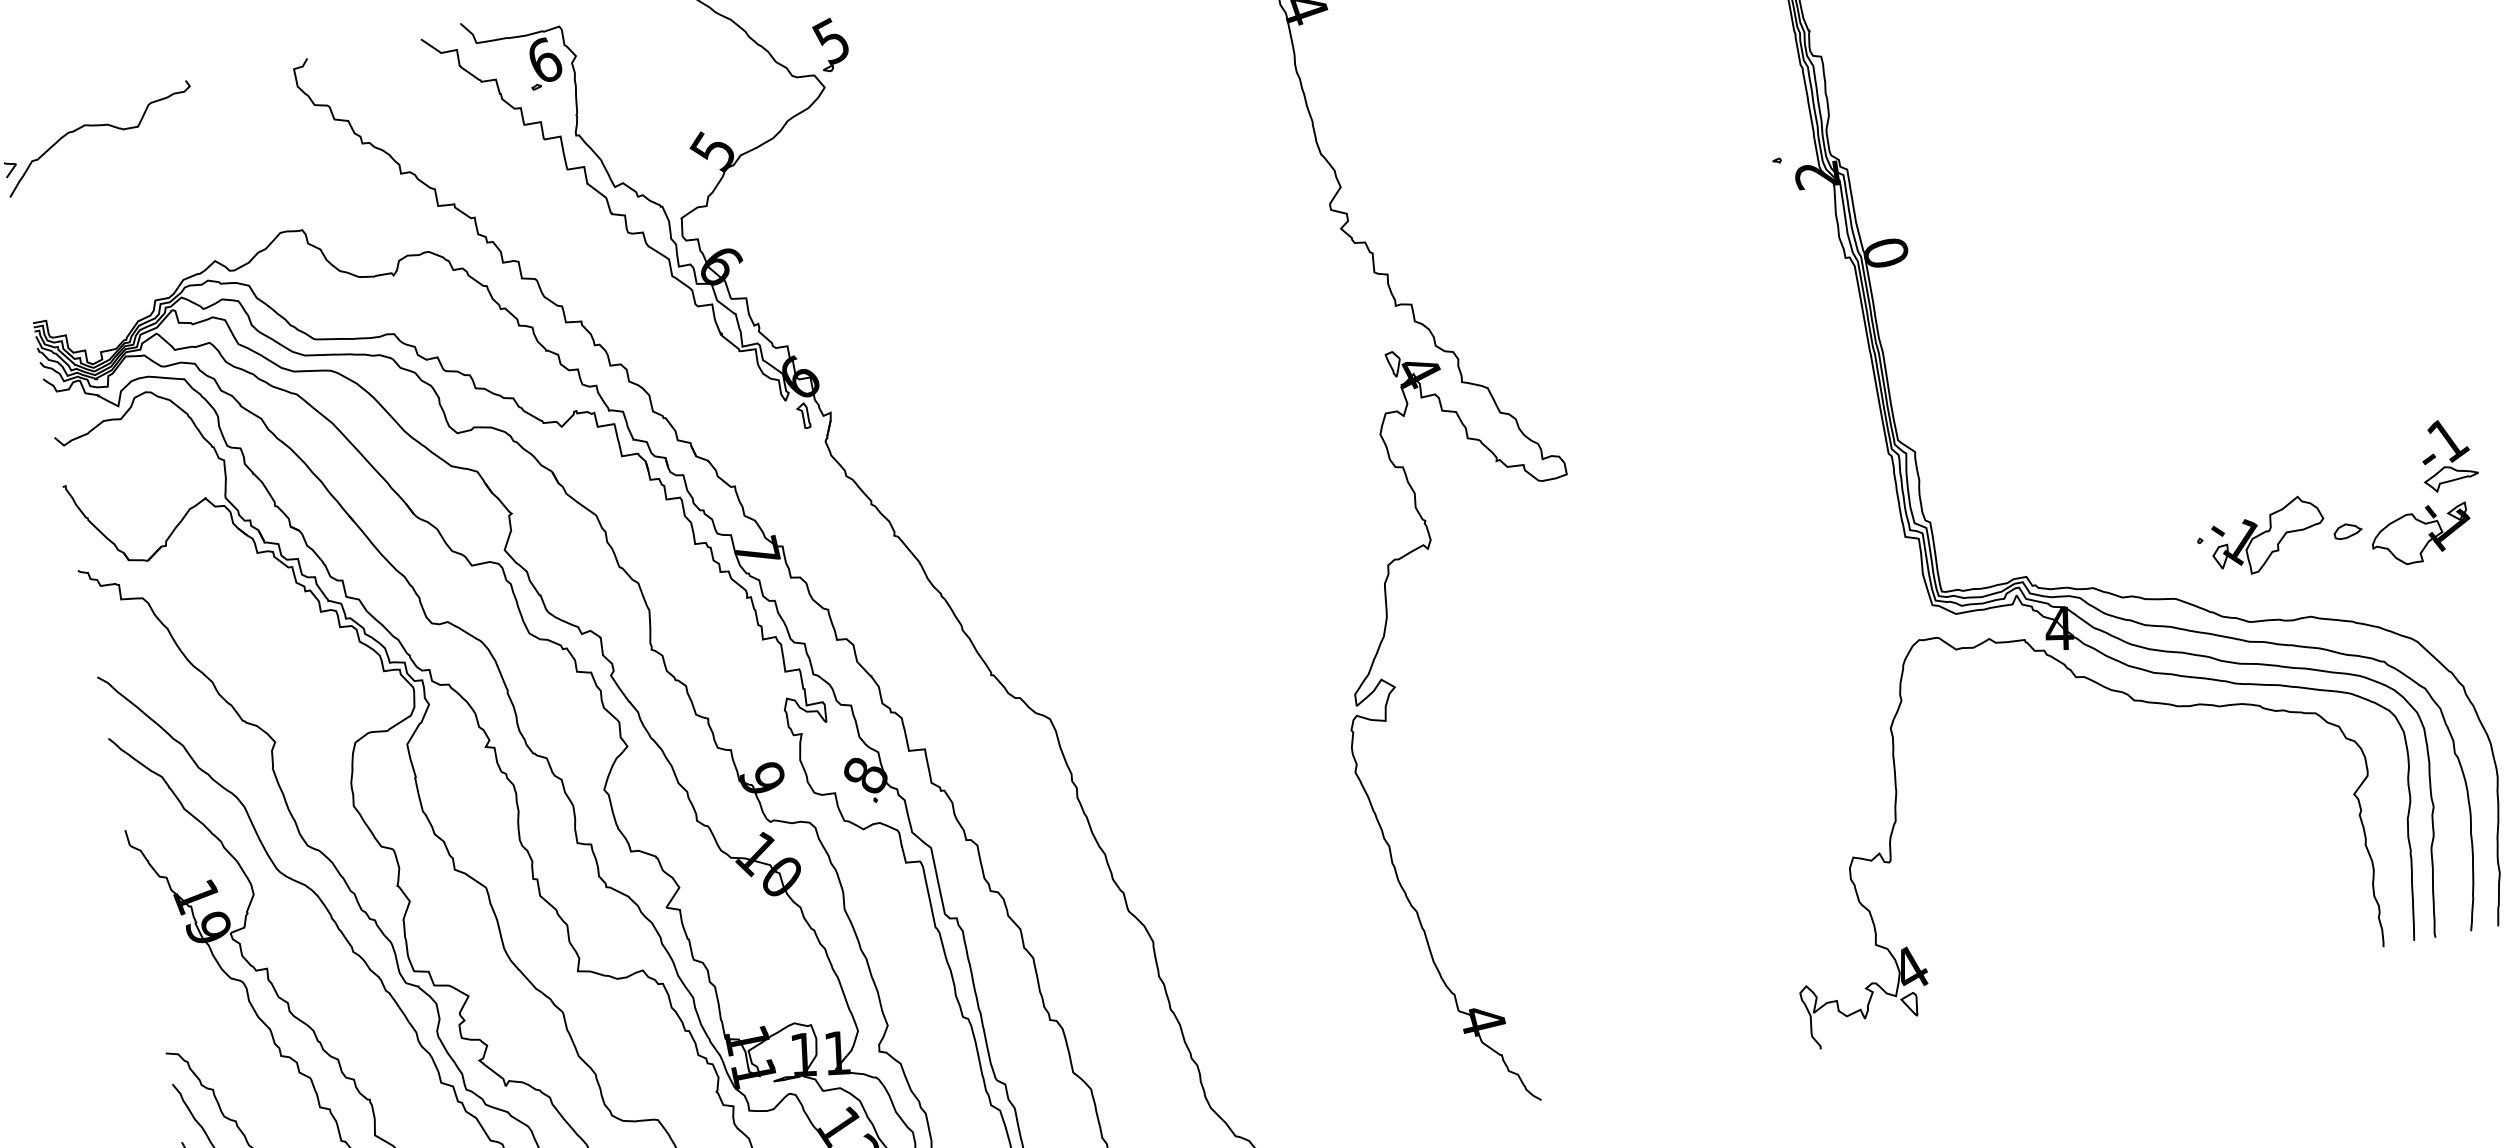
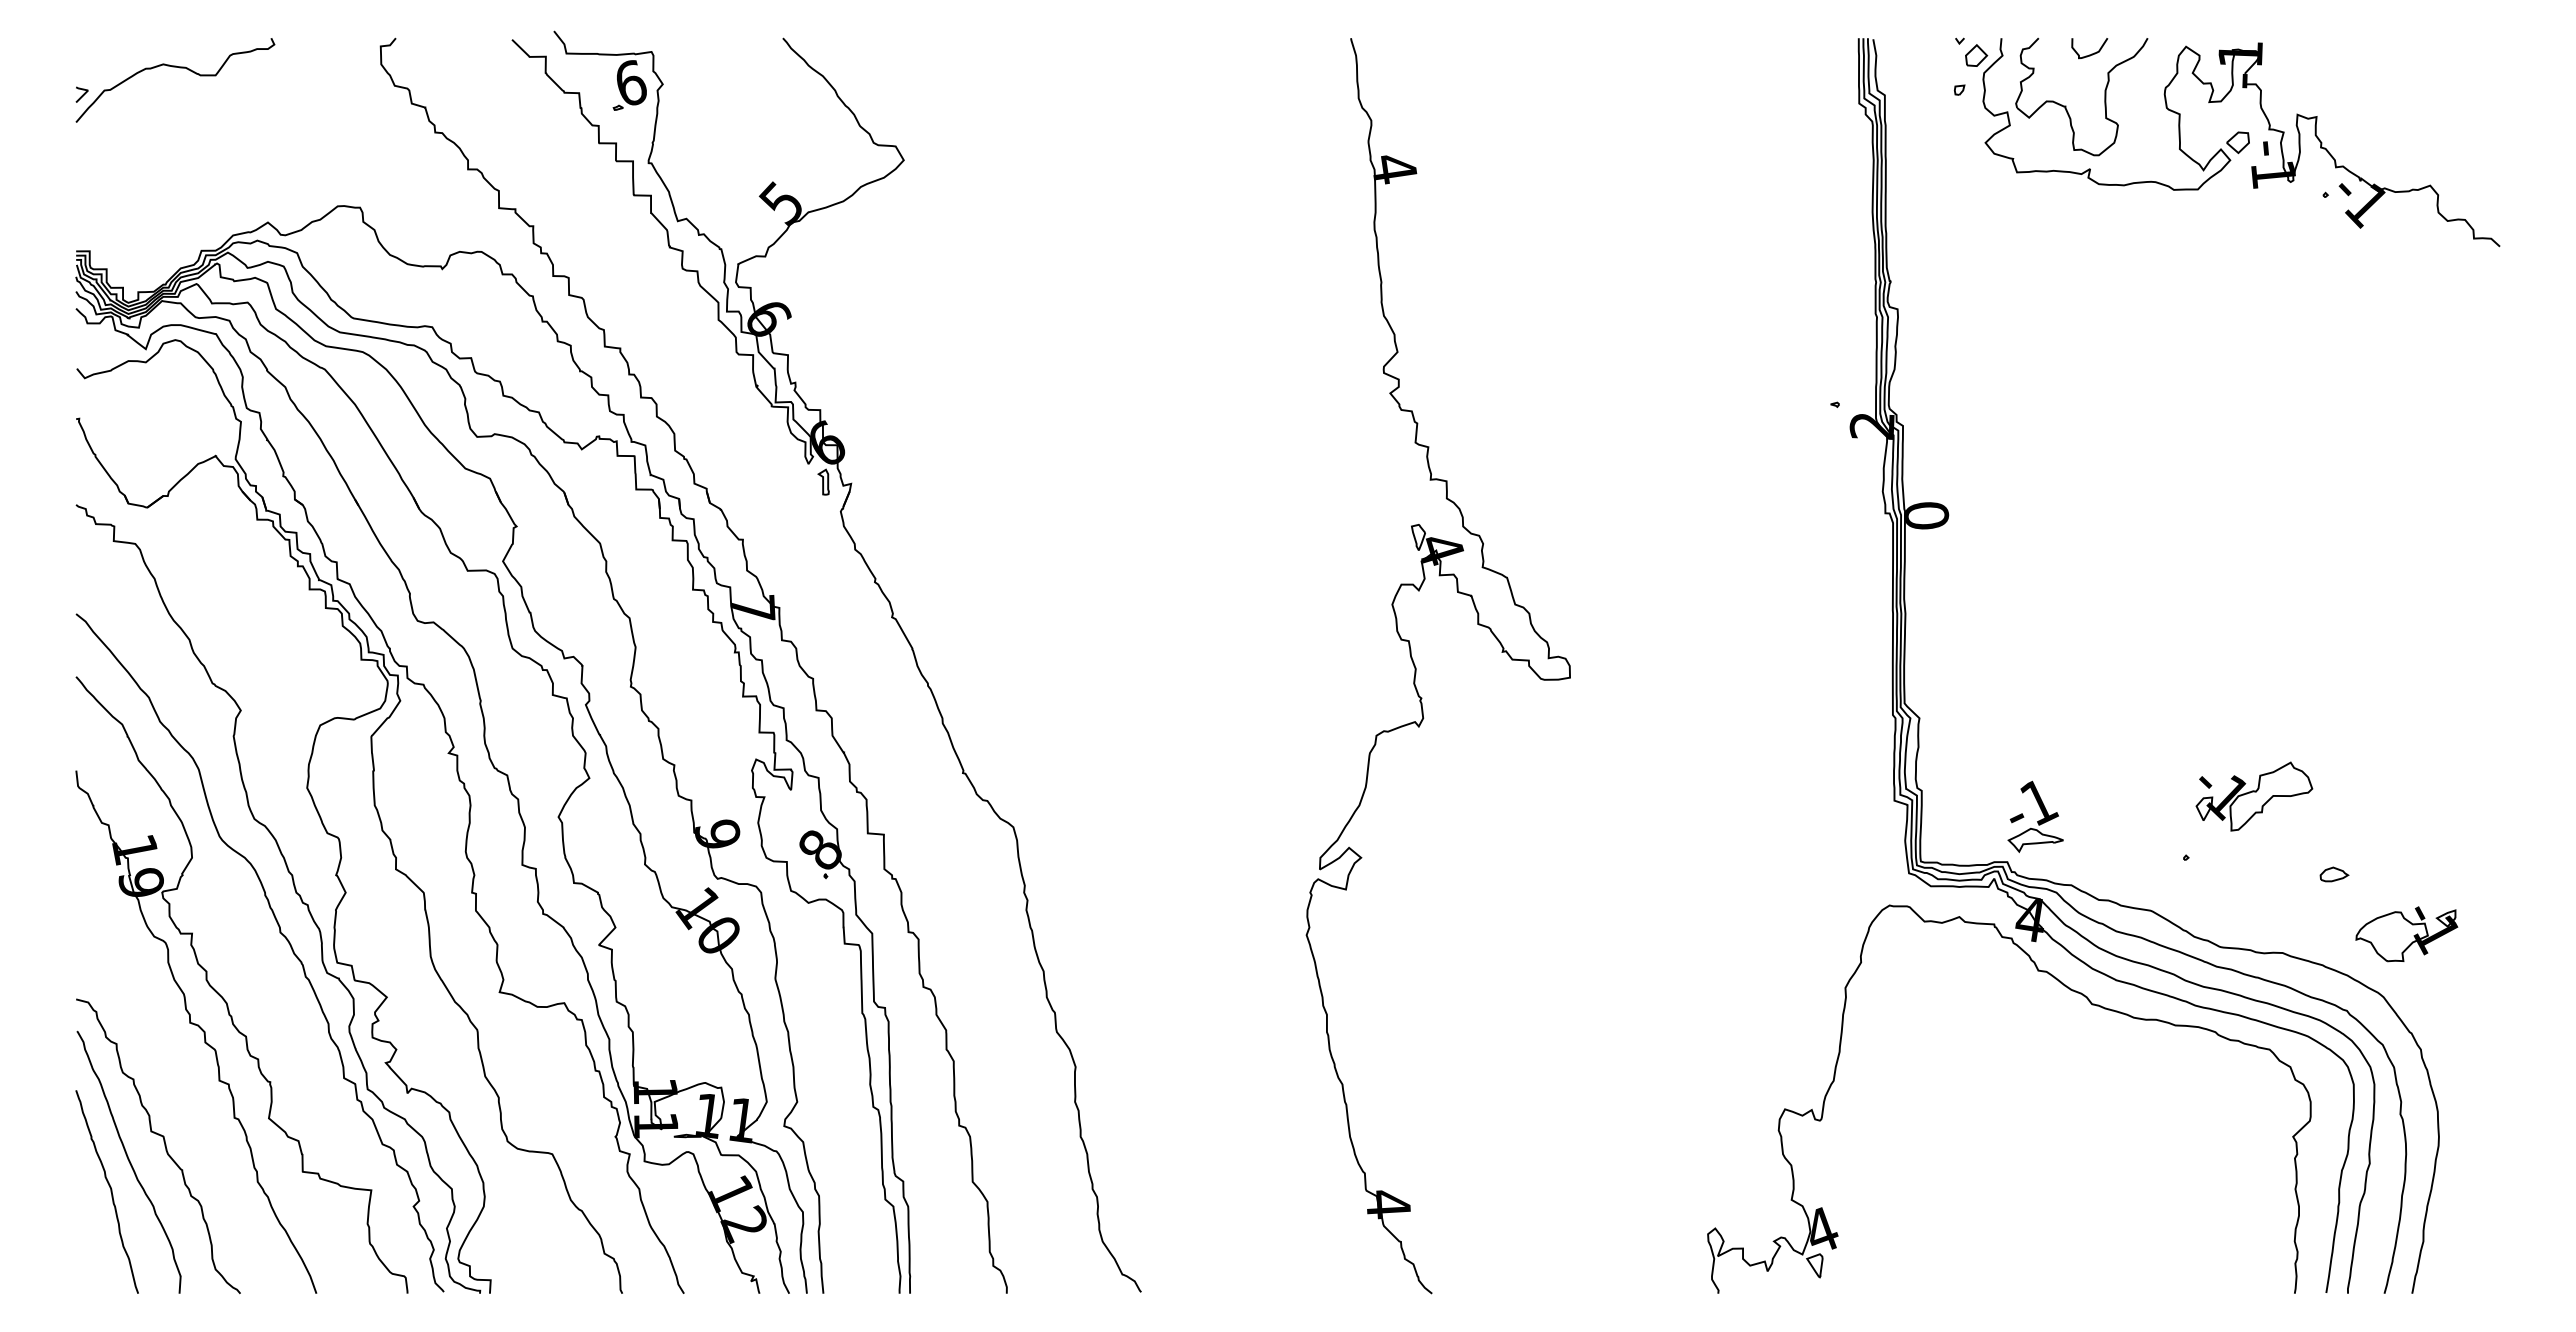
part: (831, 45) -> (918, 119), removed
part: (2446, 454) -> (2035, 816), moved
part: (2421, 534) -> (2406, 934), moved
part: (2268, 536) -> (2254, 796), moved

